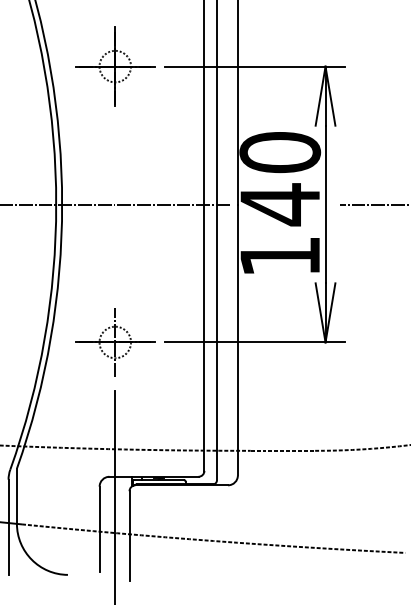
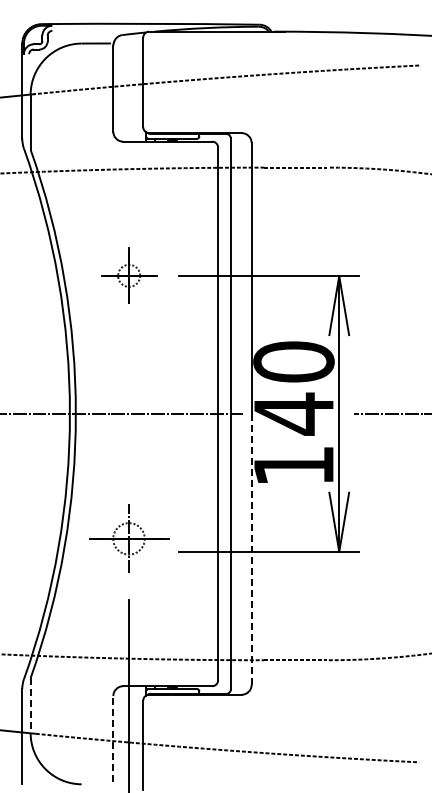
part: (115, 66) -> (129, 275), size x0.7
line: (237, 340) -> (251, 549), solid -> dashed
part: (115, 342) -> (129, 538), moved
line: (16, 496) -> (30, 705), solid -> dashed
line: (99, 529) -> (113, 738), solid -> dashed

